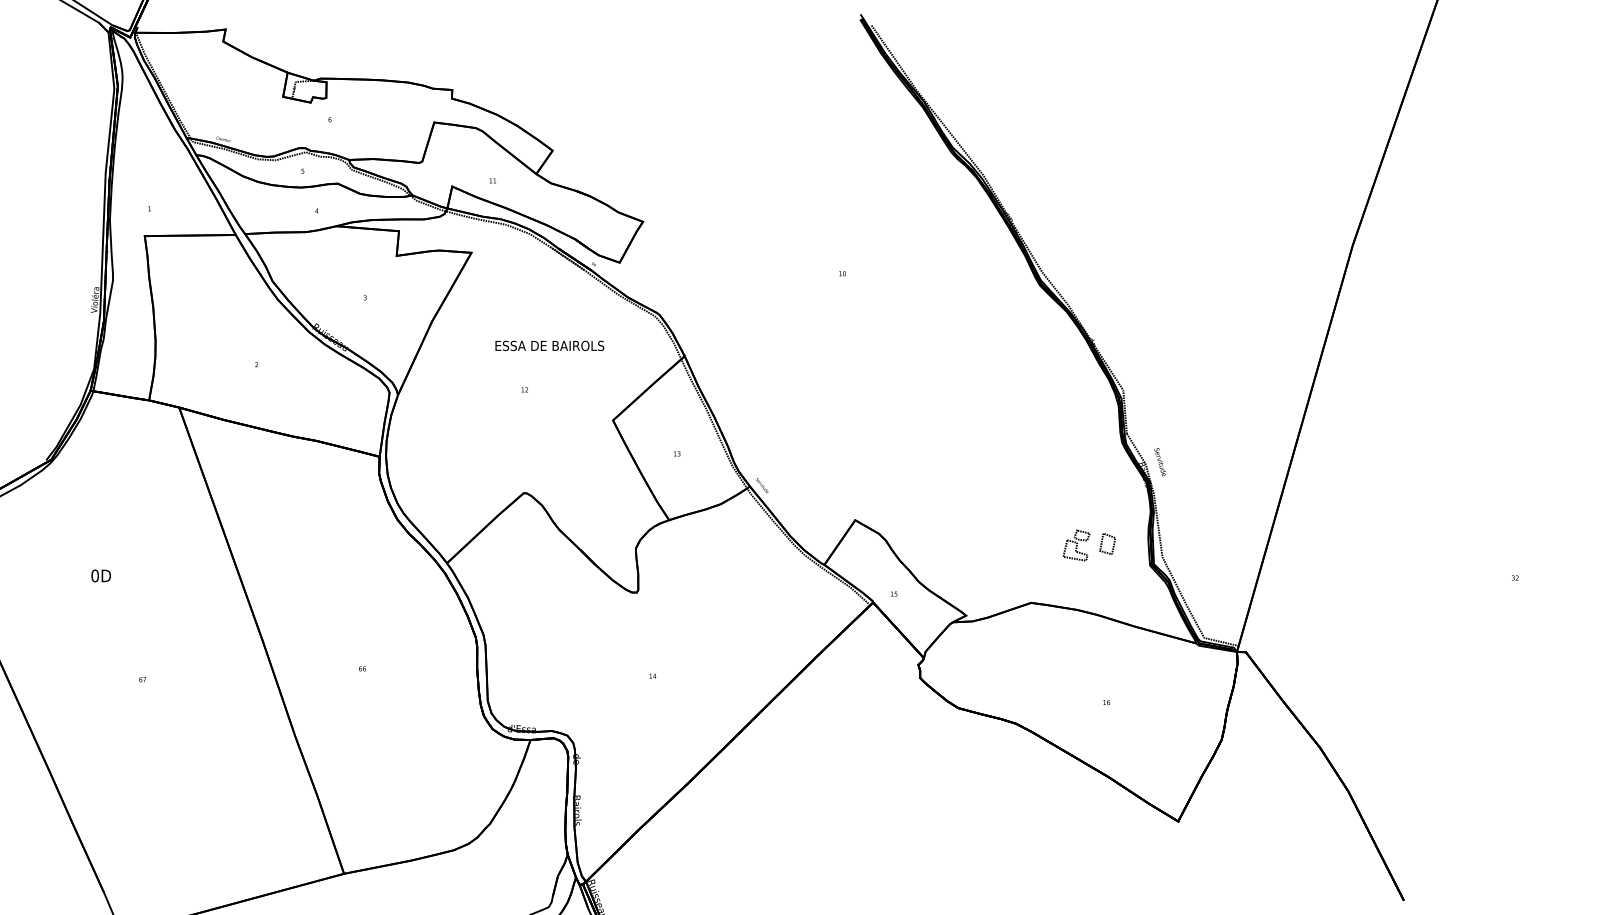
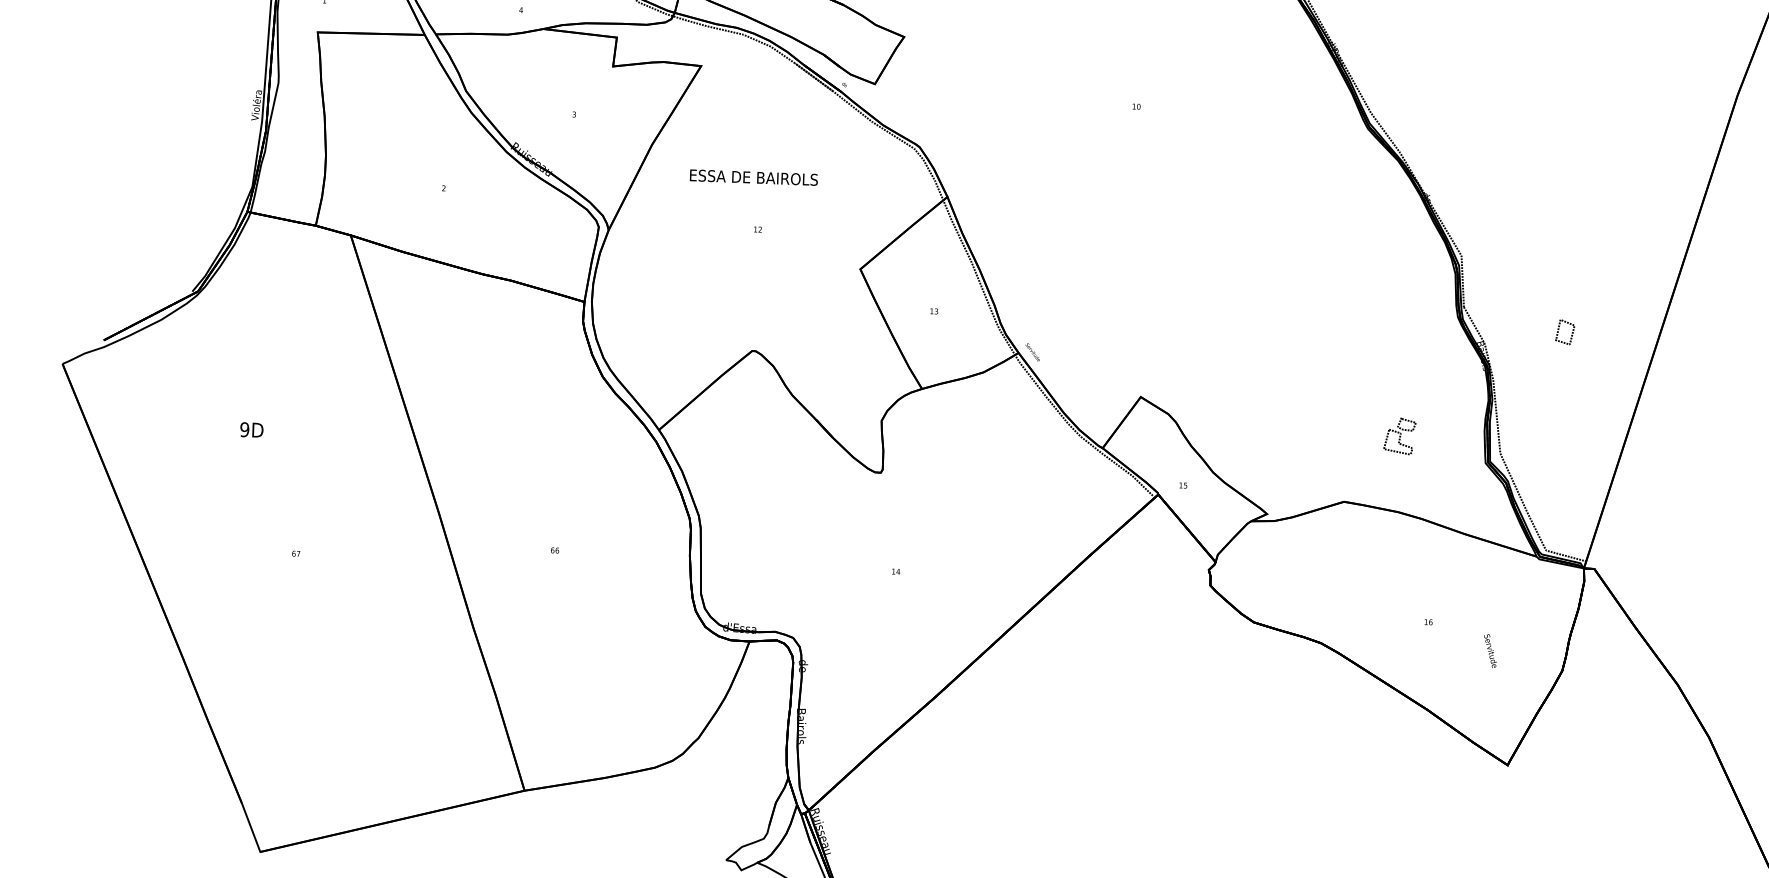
text: (549, 345) -> (753, 177), moved
text: (1159, 462) -> (1489, 651), moved
line: (1102, 543) -> (1559, 331), moved
text: (94, 575) -> (244, 429), 0D -> 9D

